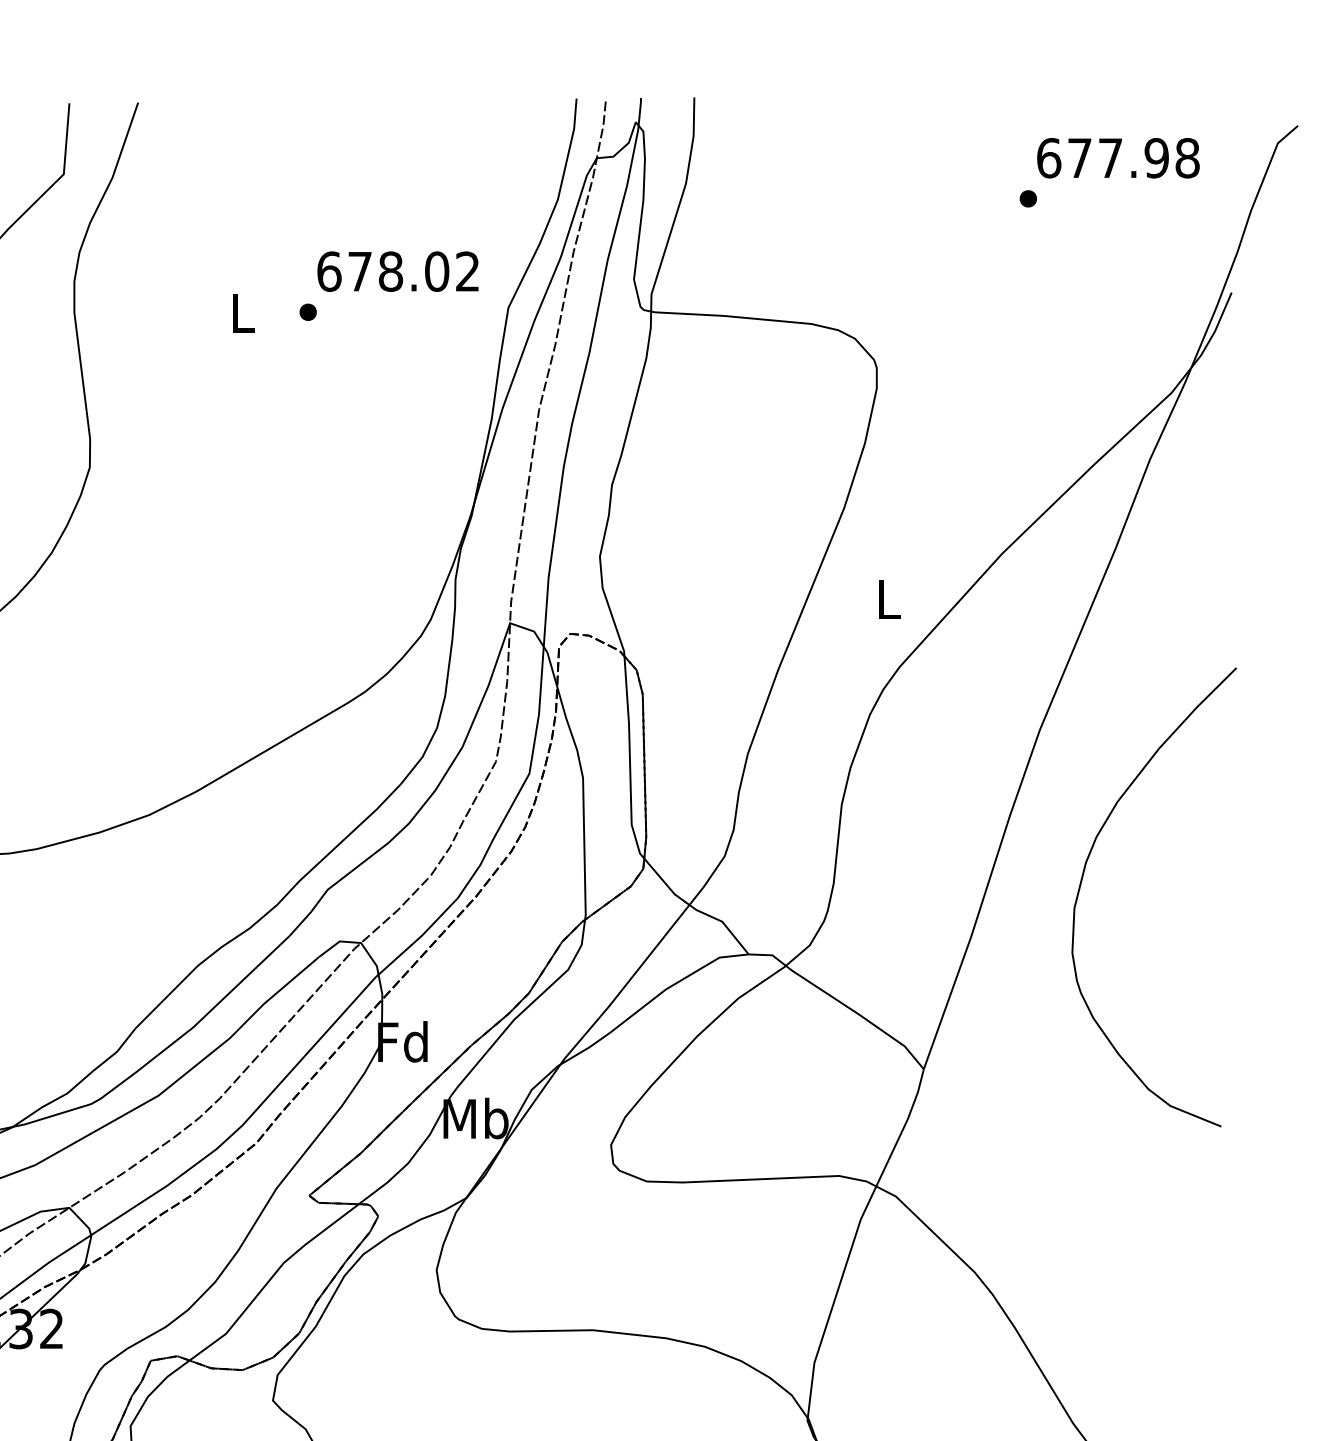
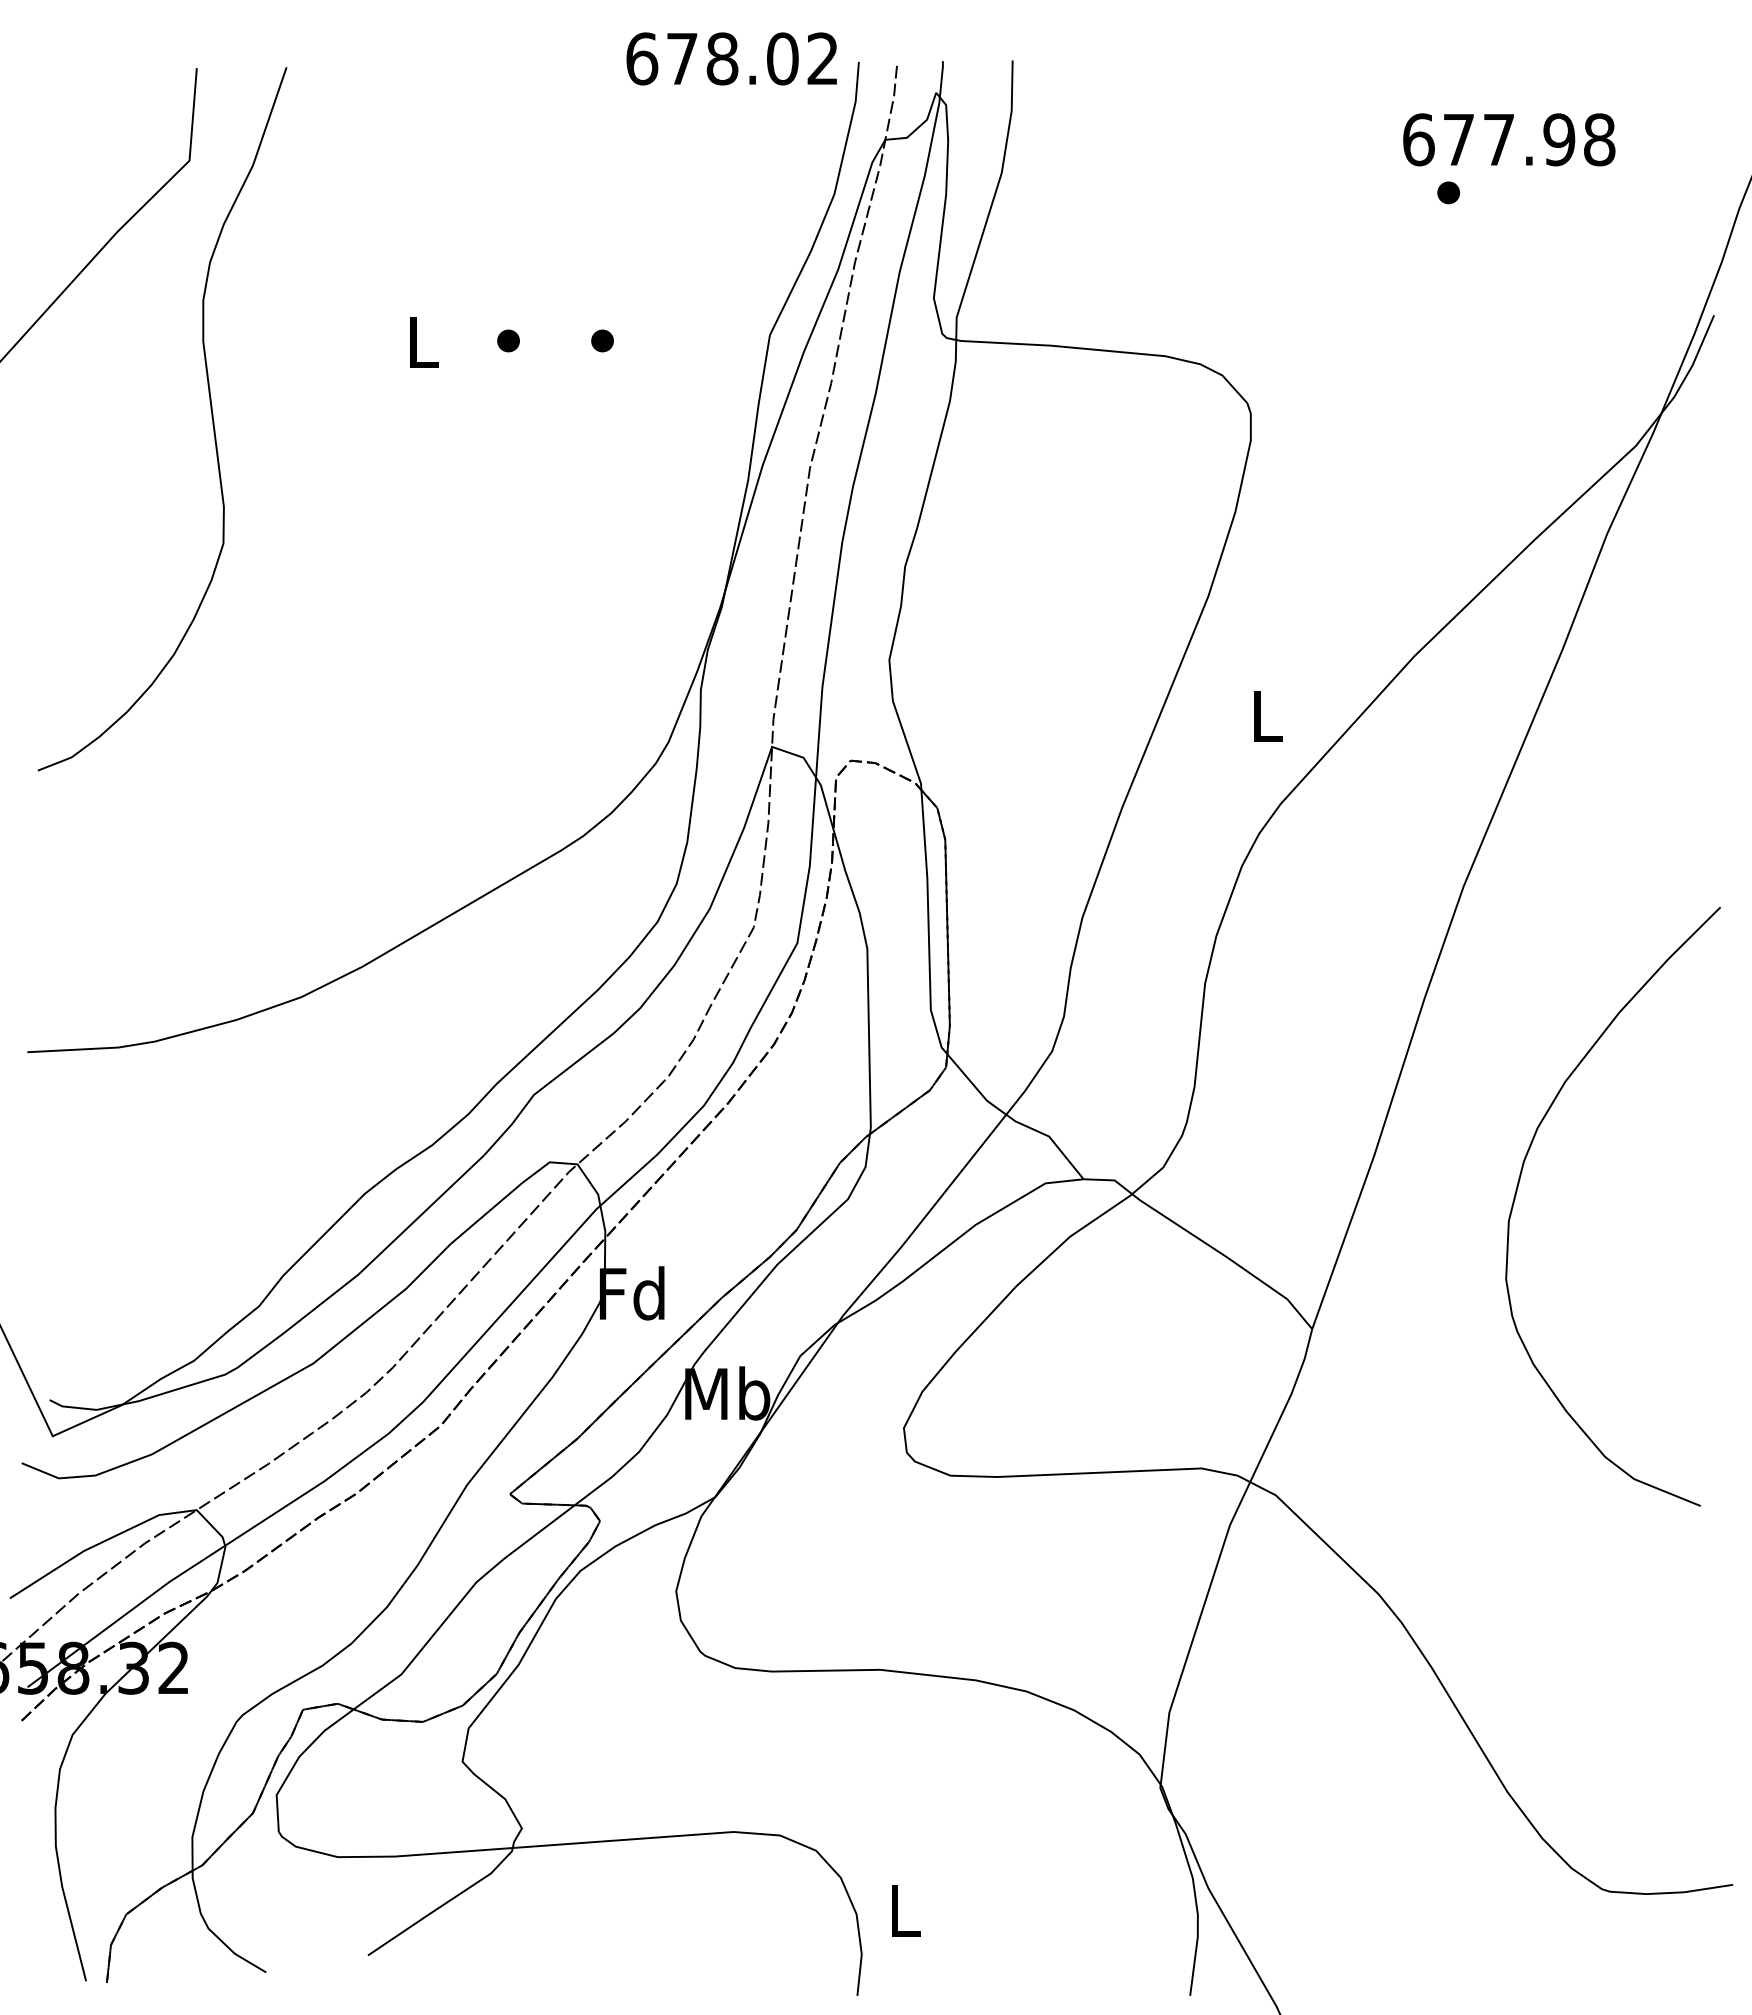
text: (1118, 157) -> (1509, 139), moved
text: (397, 271) -> (731, 58), moved
part: (380, 311) -> (602, 340), added
curve: (1082, 879) -> (1519, 1183), moved

